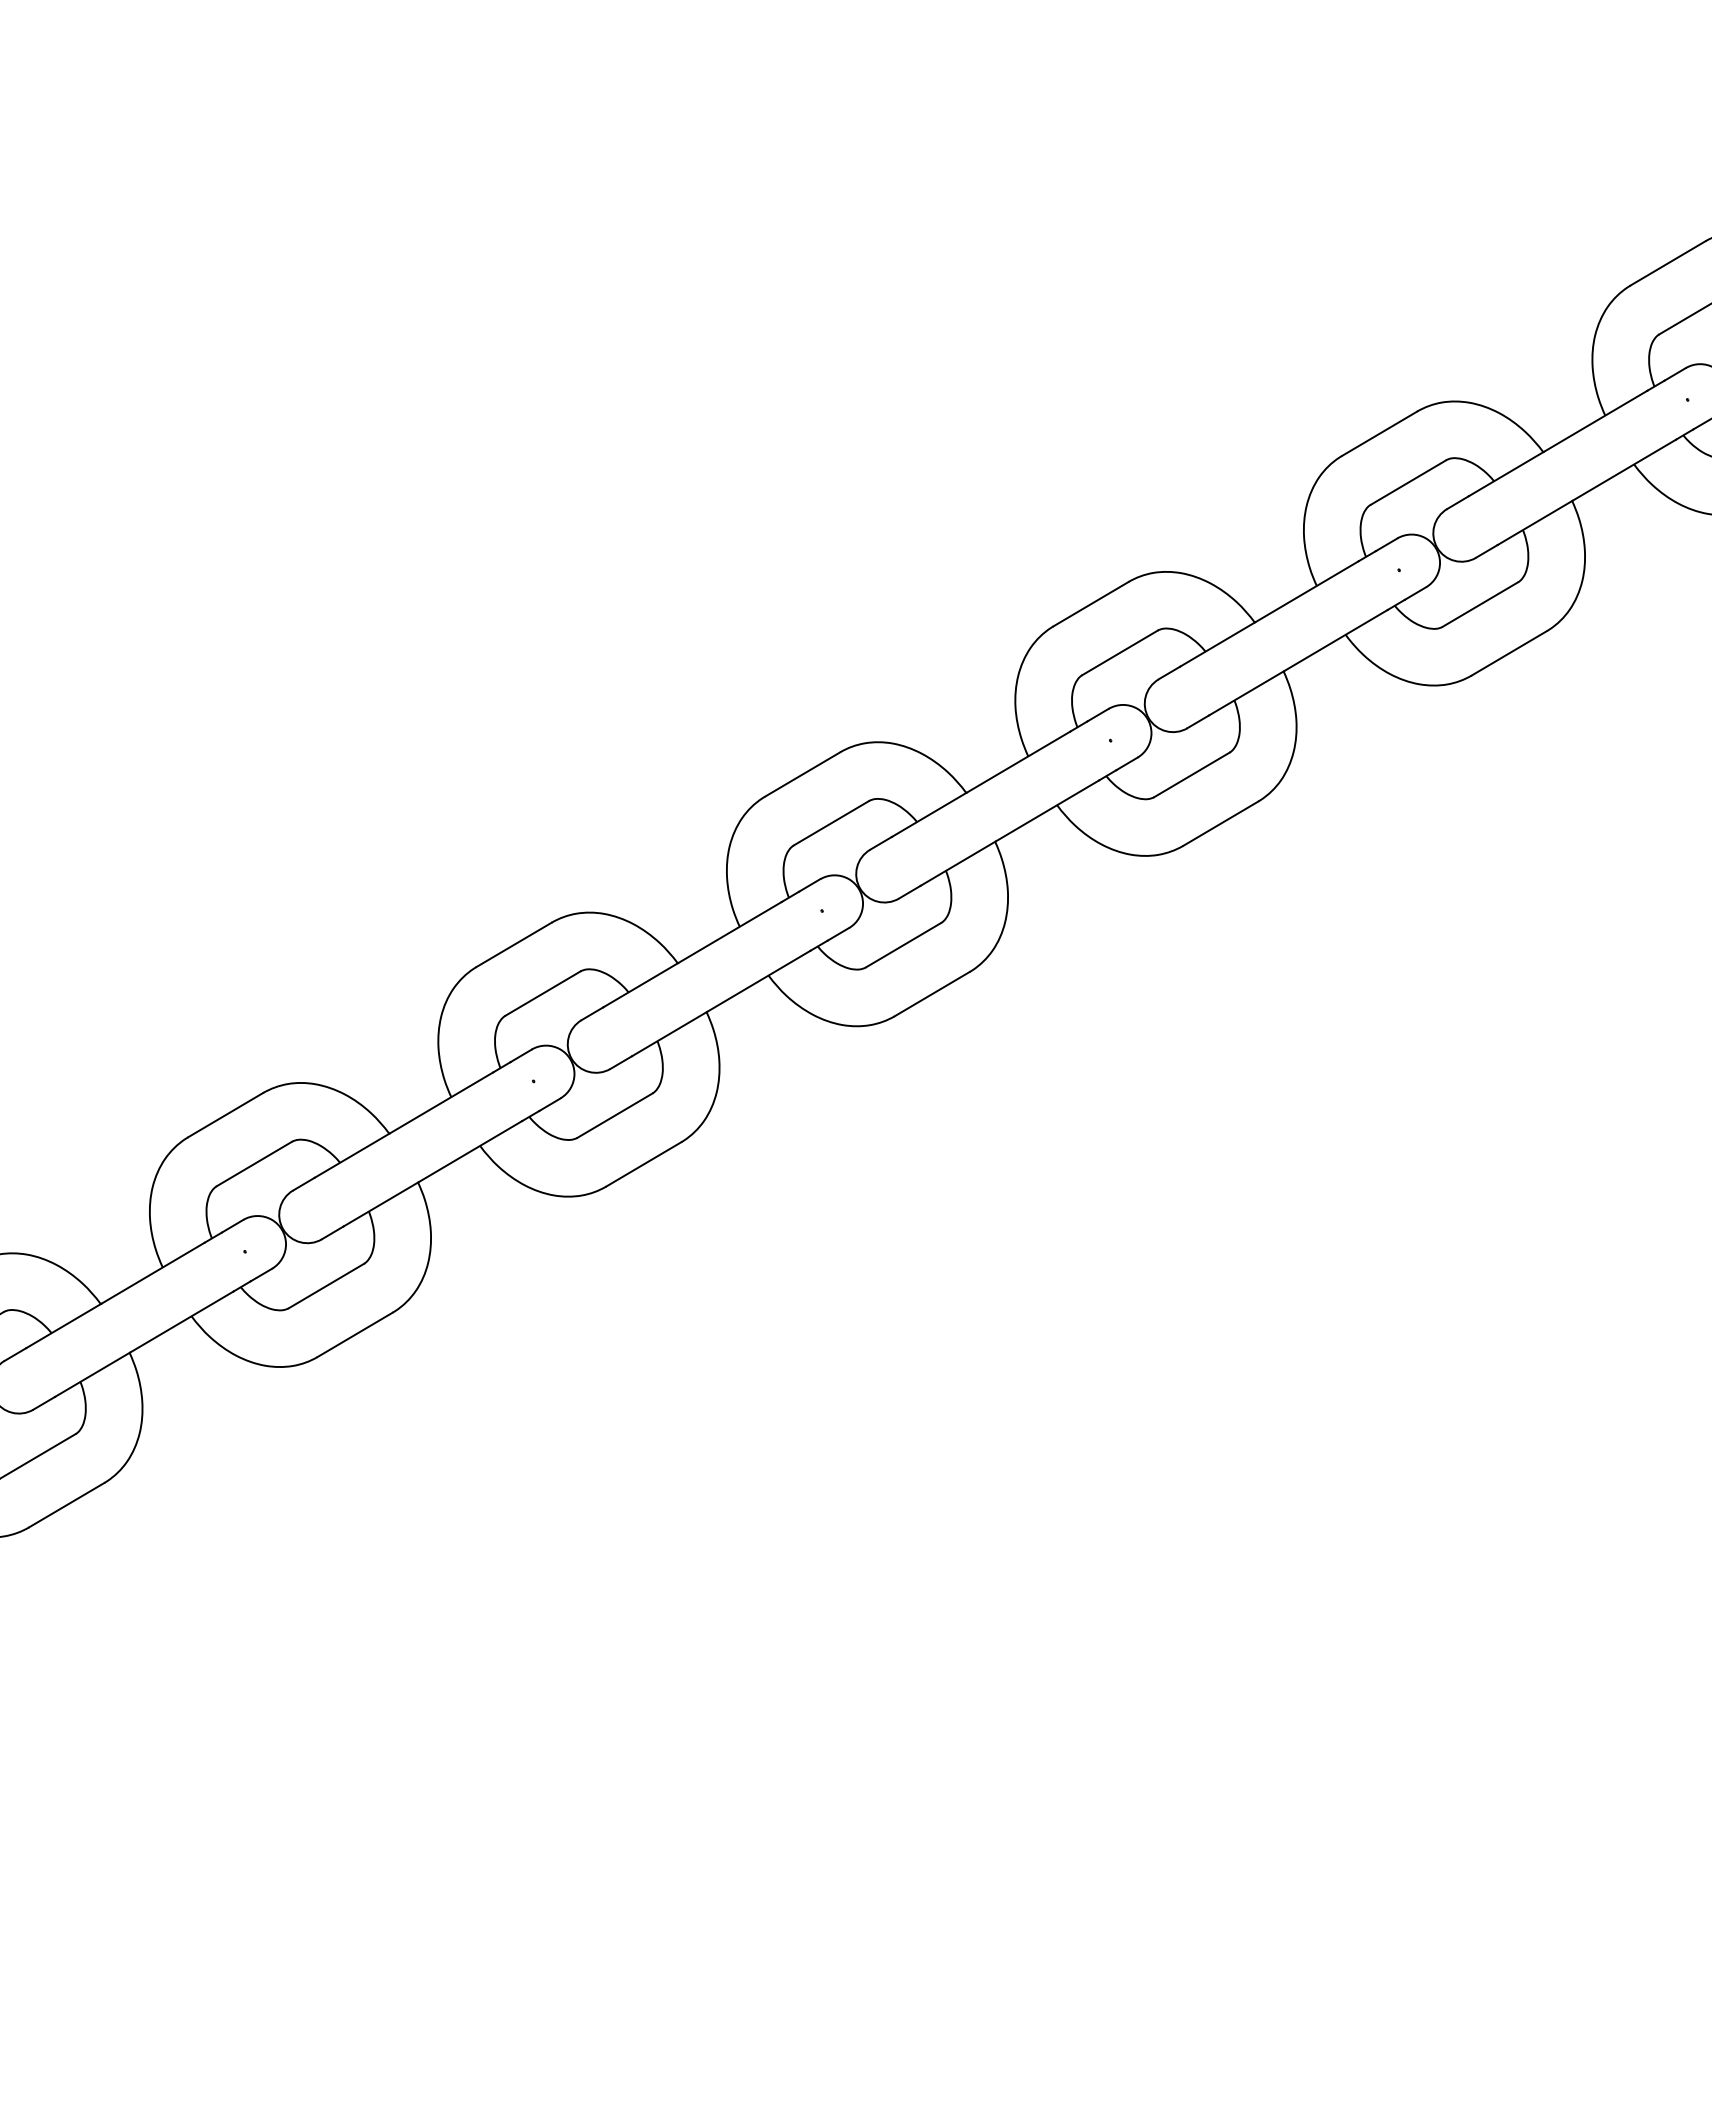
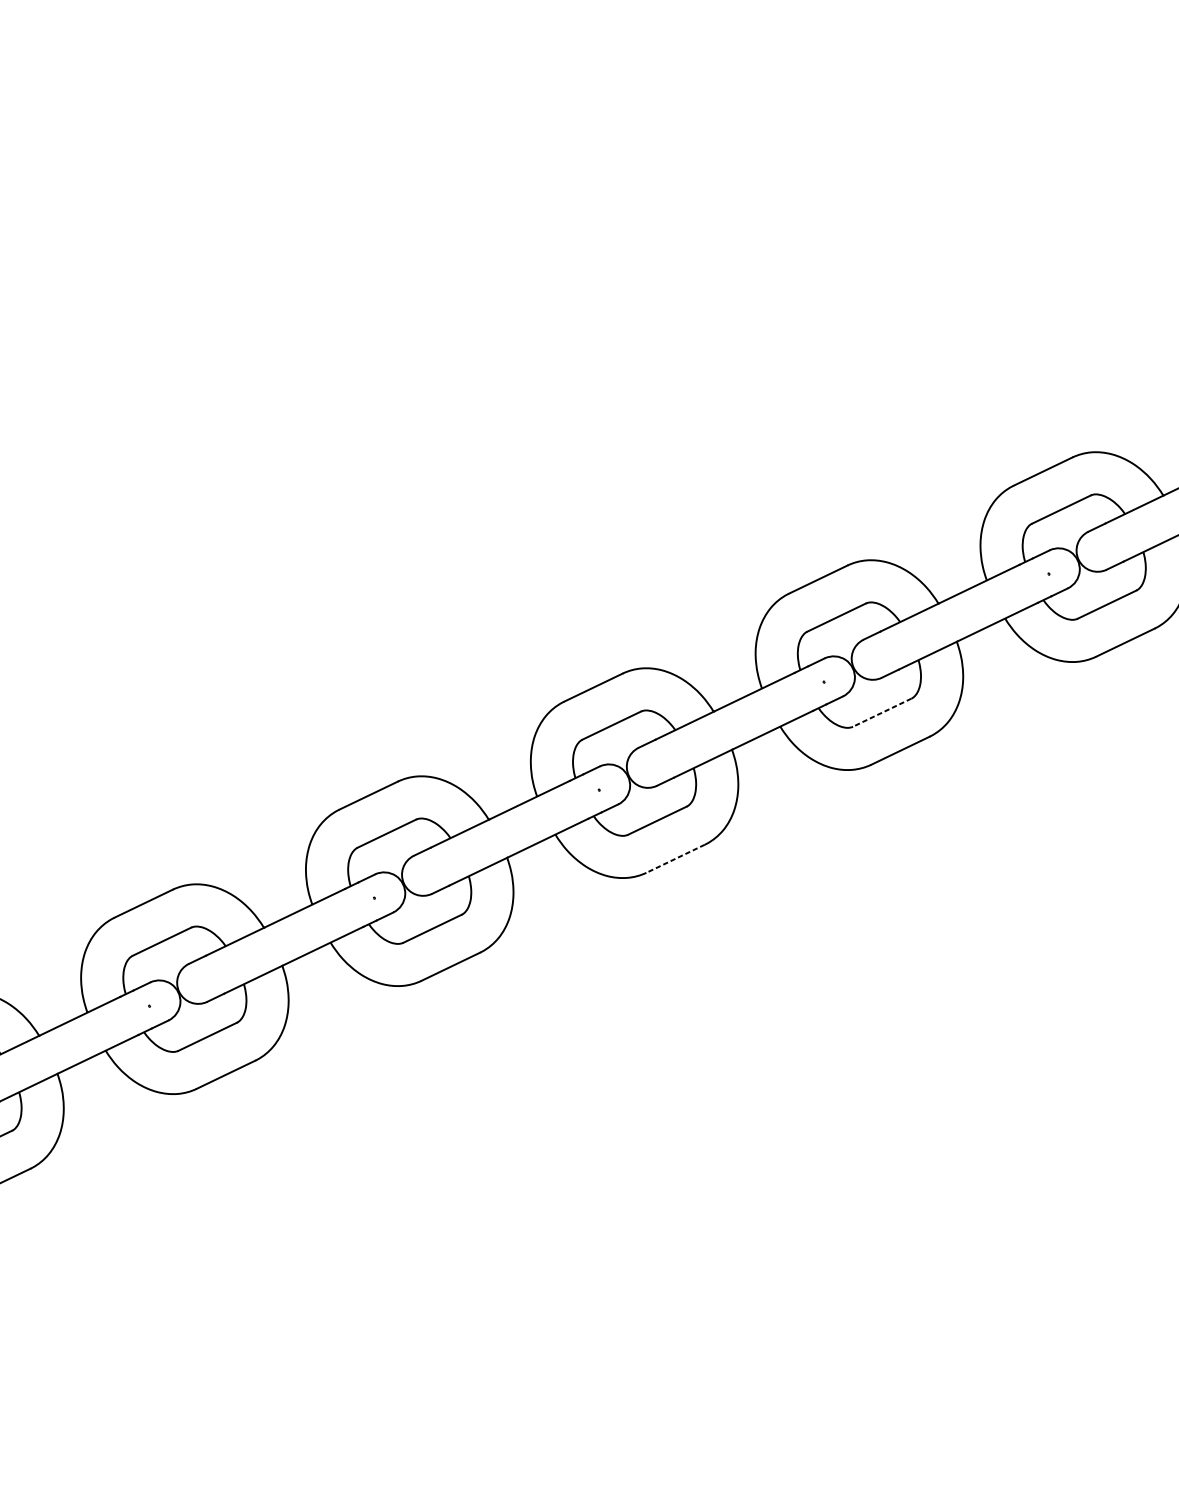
line: (1192, 774) -> (882, 712), solid -> dashed
line: (932, 994) -> (675, 859), solid -> dashed

